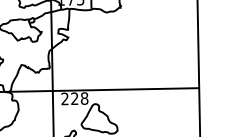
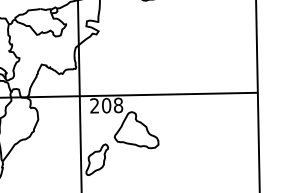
text: (74, 98) -> (106, 105), 228 -> 208

